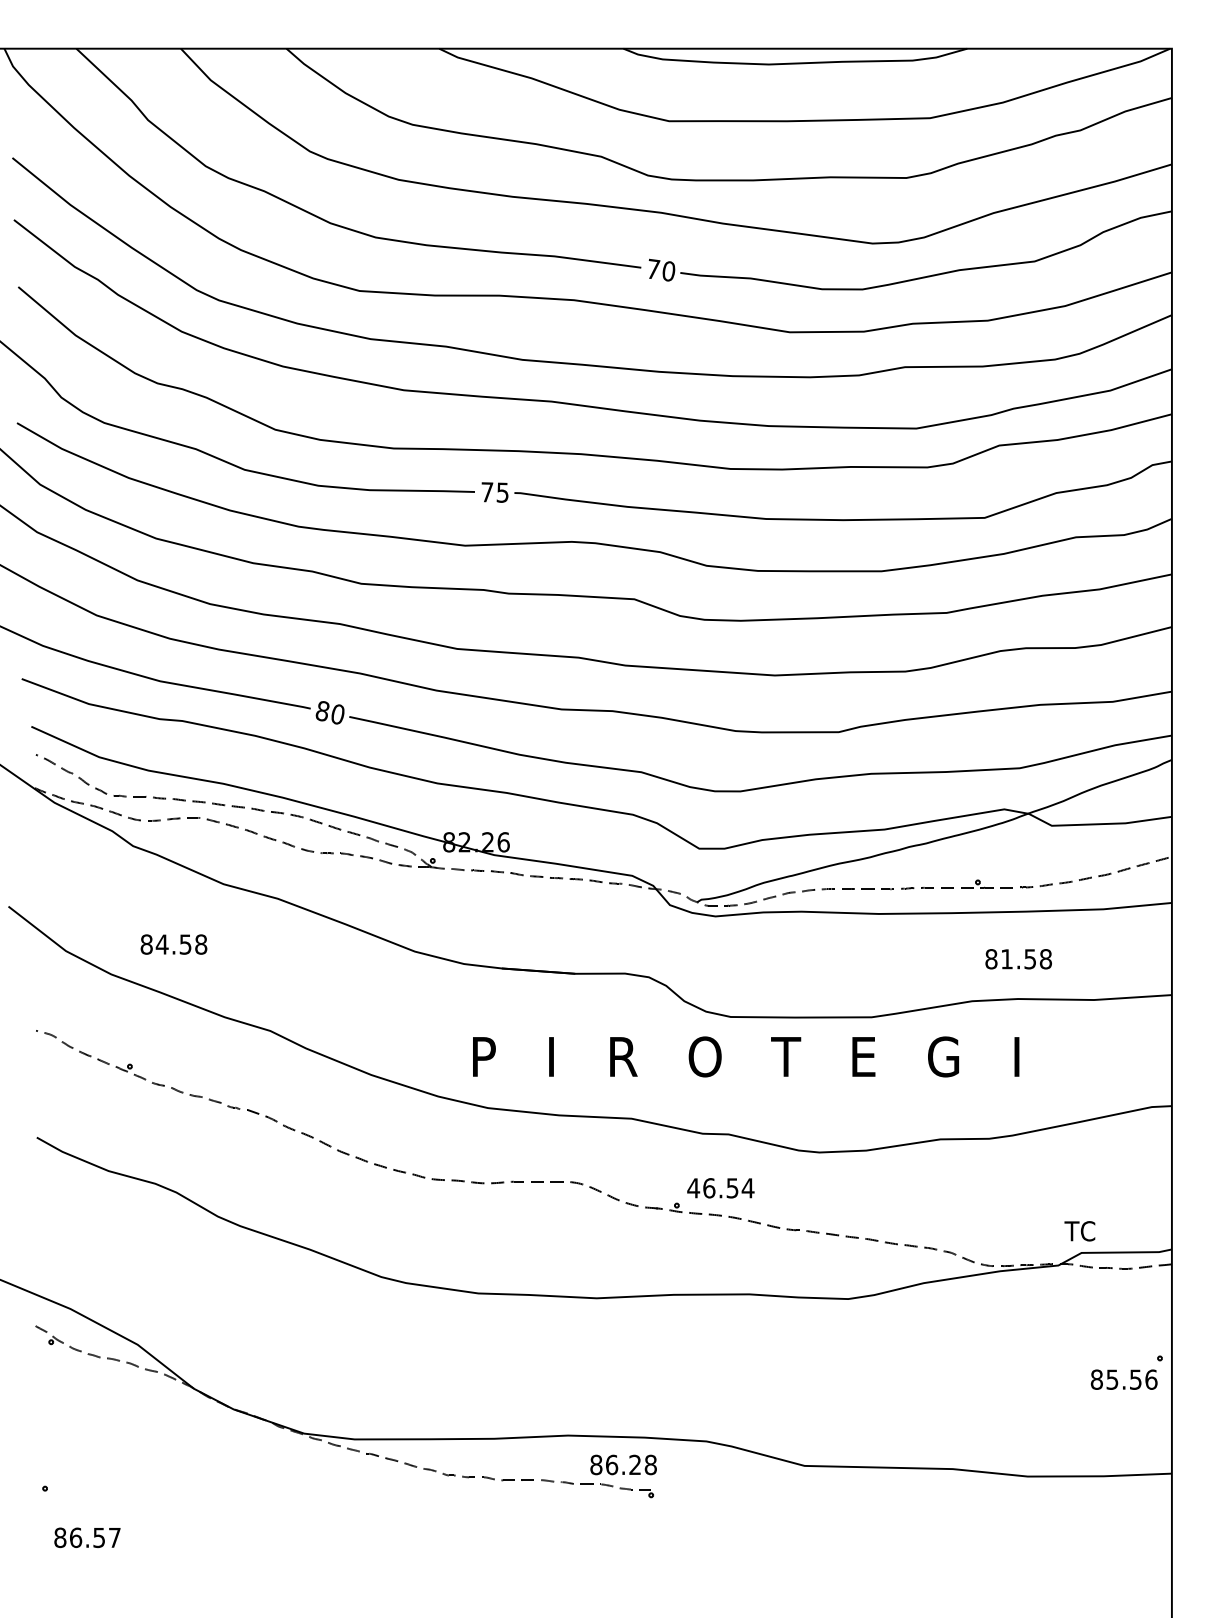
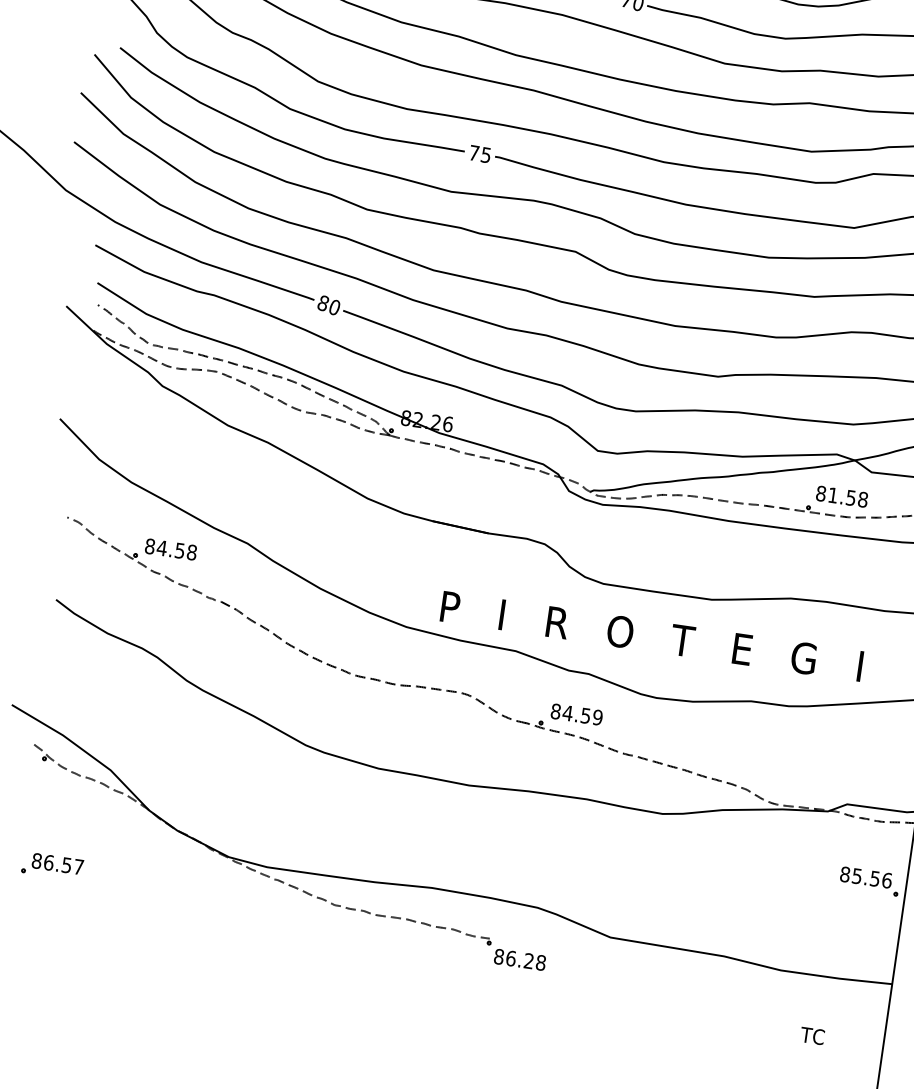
text: (173, 944) -> (170, 549), moved
text: (1018, 959) -> (841, 496), moved
text: (746, 1056) -> (652, 636), moved
text: (720, 1188) -> (576, 714), 46.54 -> 84.59
text: (1079, 1231) -> (812, 1036), moved
text: (1123, 1379) -> (865, 877), moved
text: (623, 1464) -> (520, 959), moved
text: (87, 1537) -> (57, 863), moved

